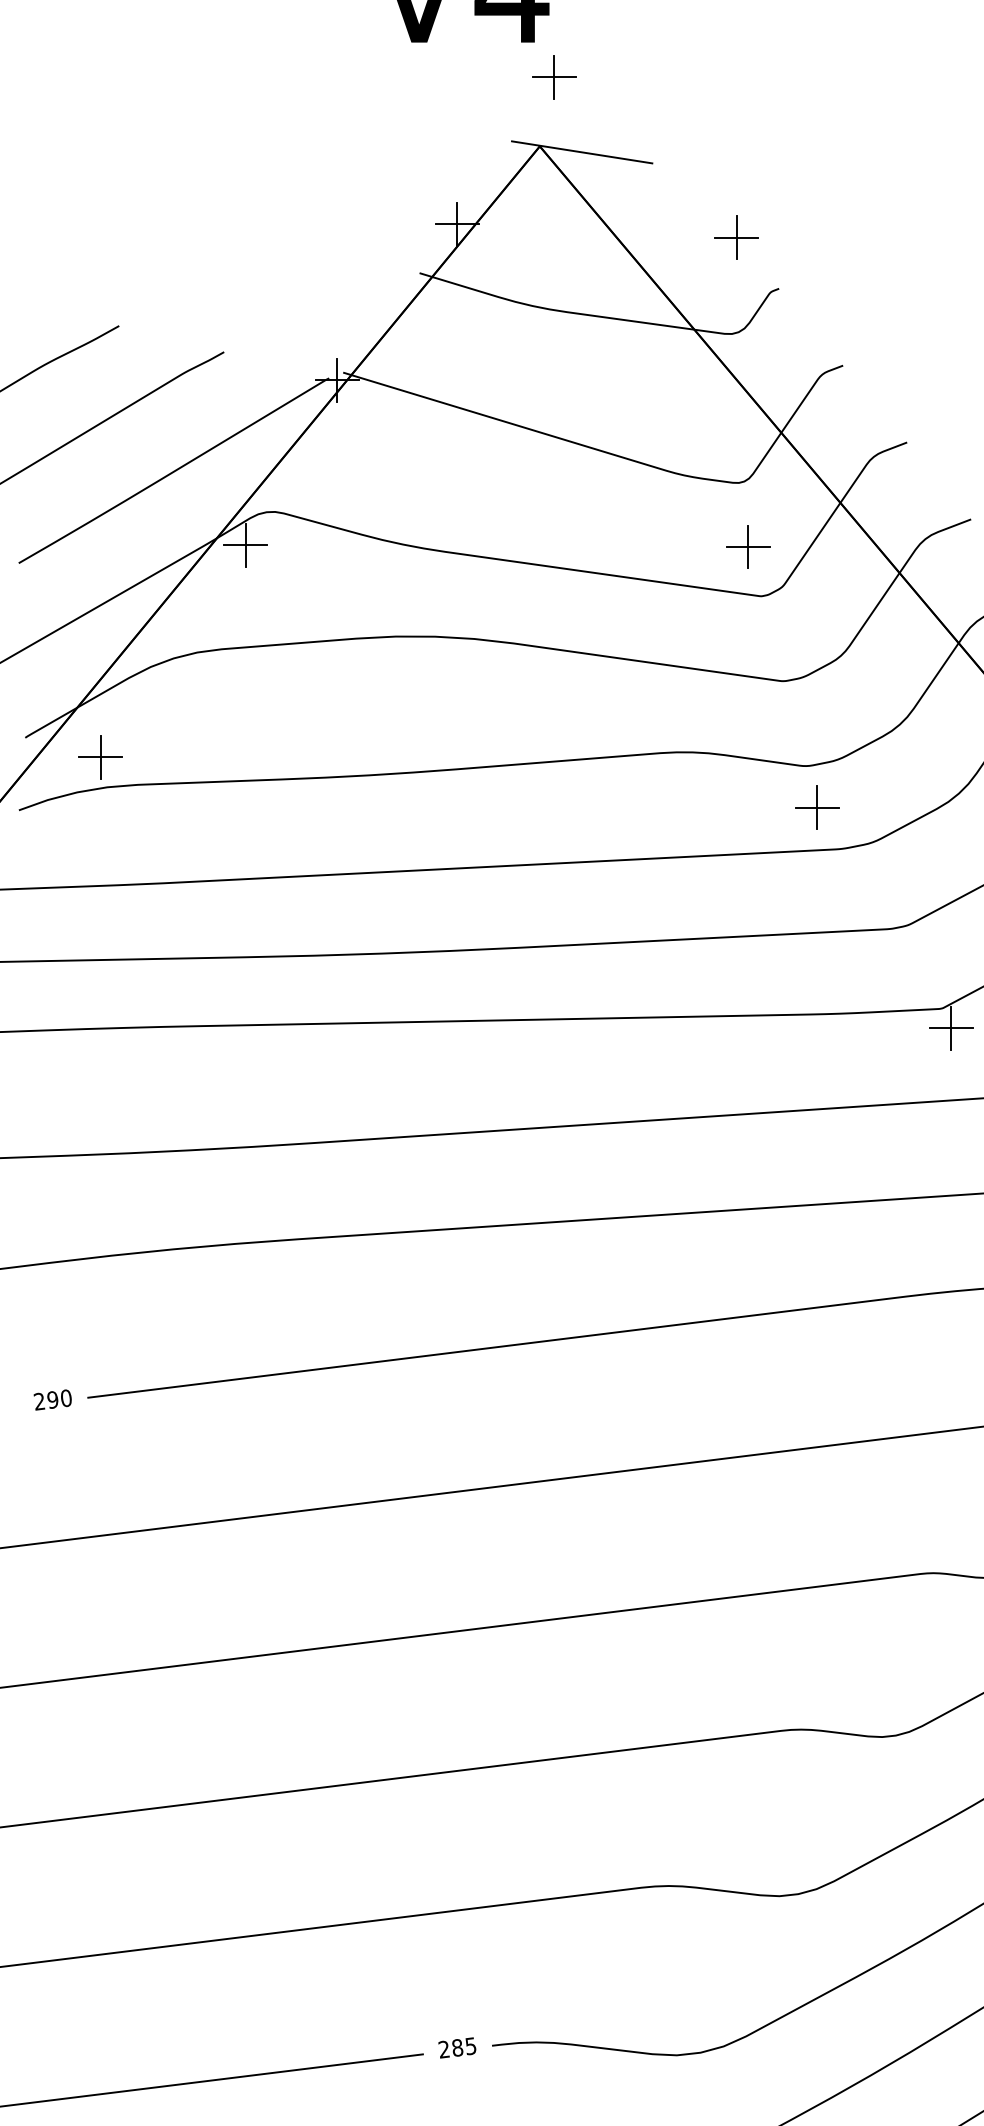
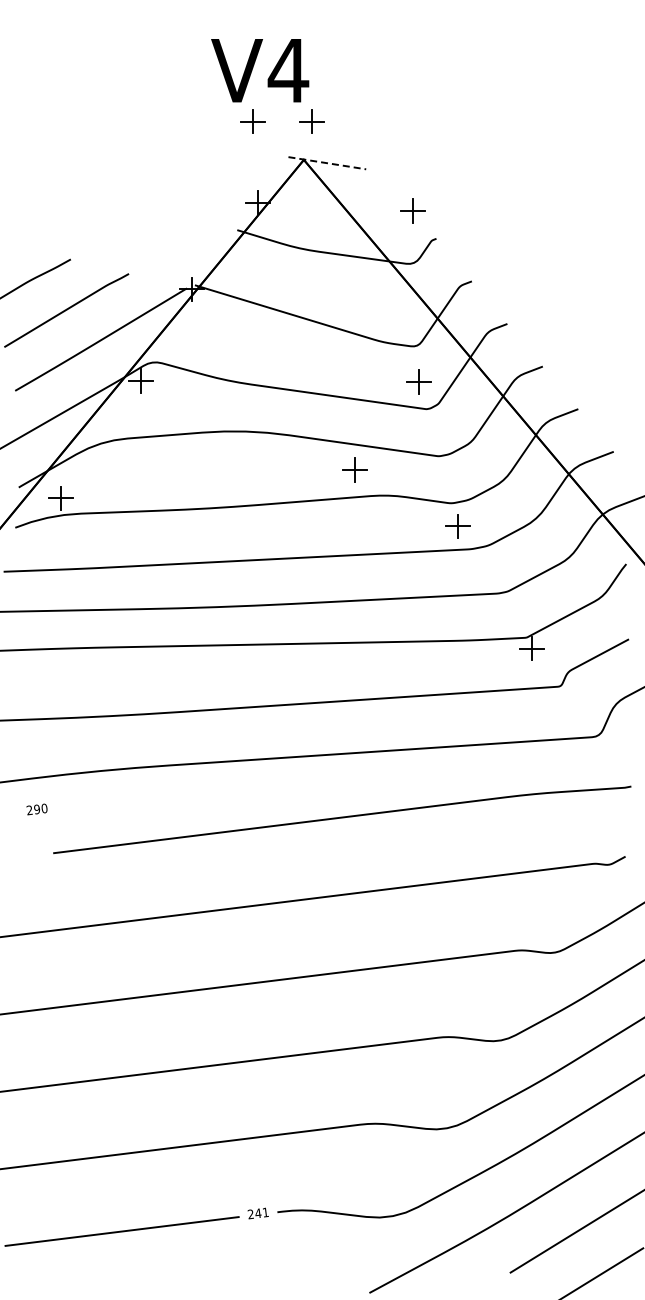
part: (447, 77) -> (252, 121), added
line: (582, 152) -> (327, 163), solid -> dashed
part: (631, 705) -> (354, 469), added
text: (51, 1400) -> (36, 809), moved
text: (463, 2046) -> (261, 1212), 285 -> 241

